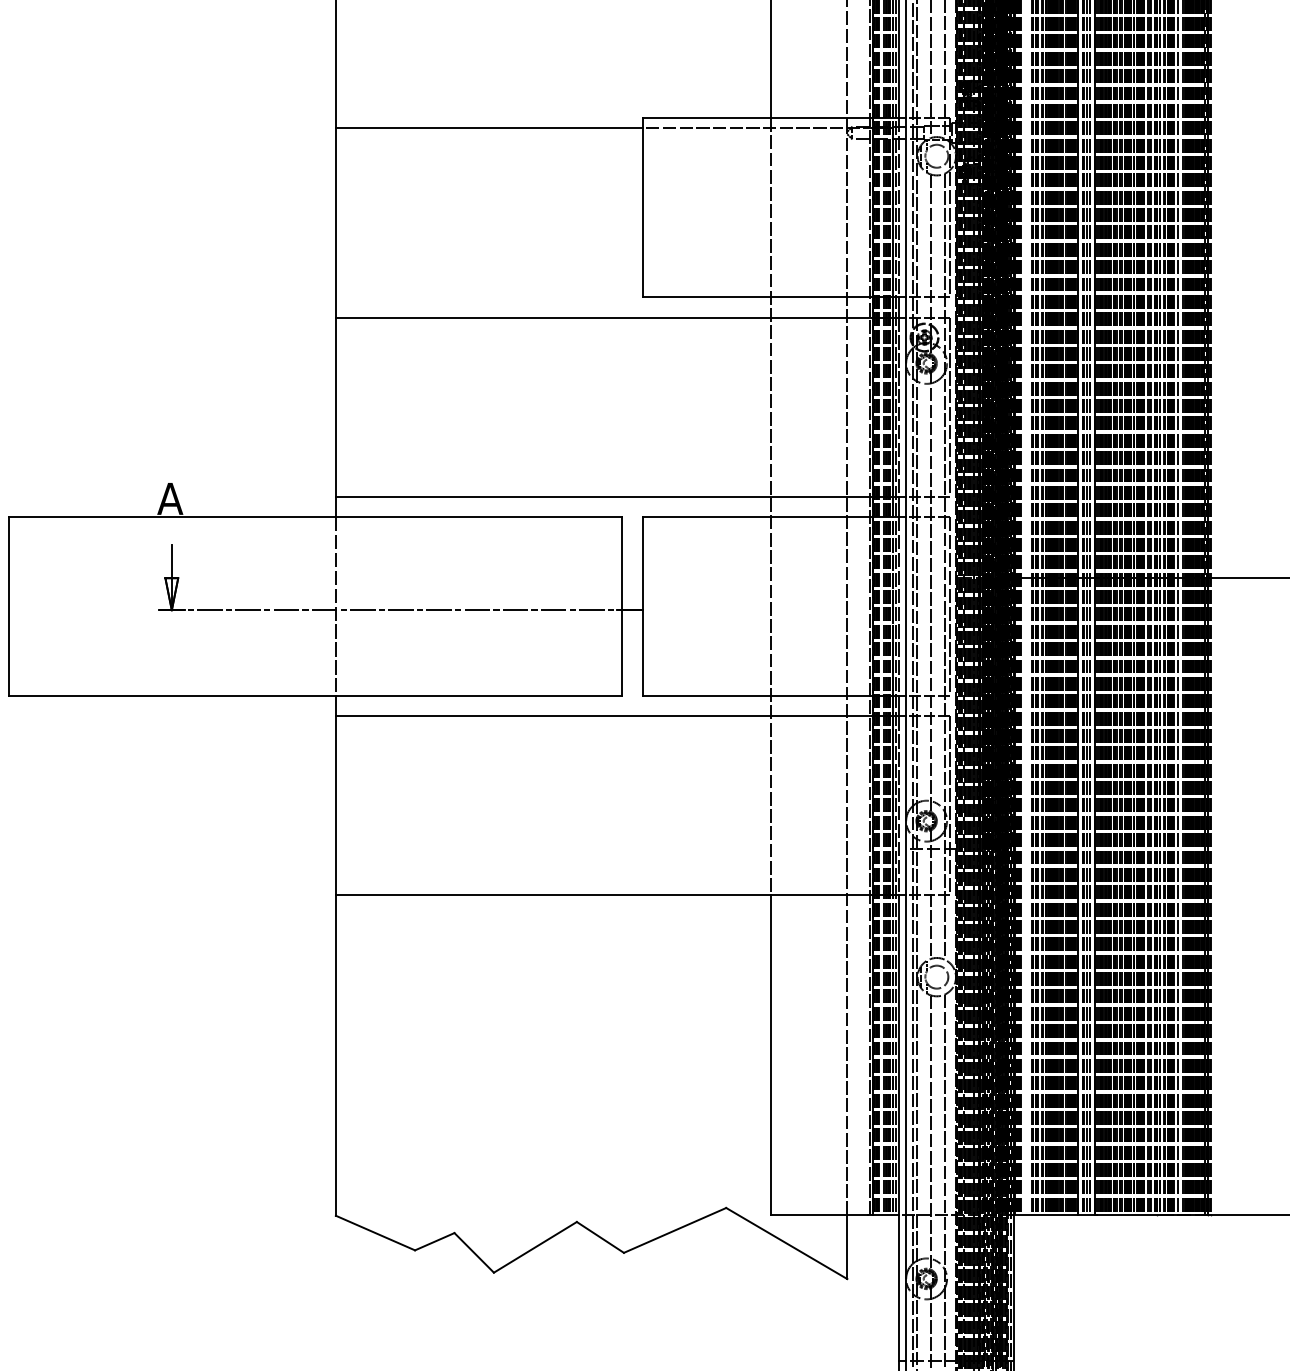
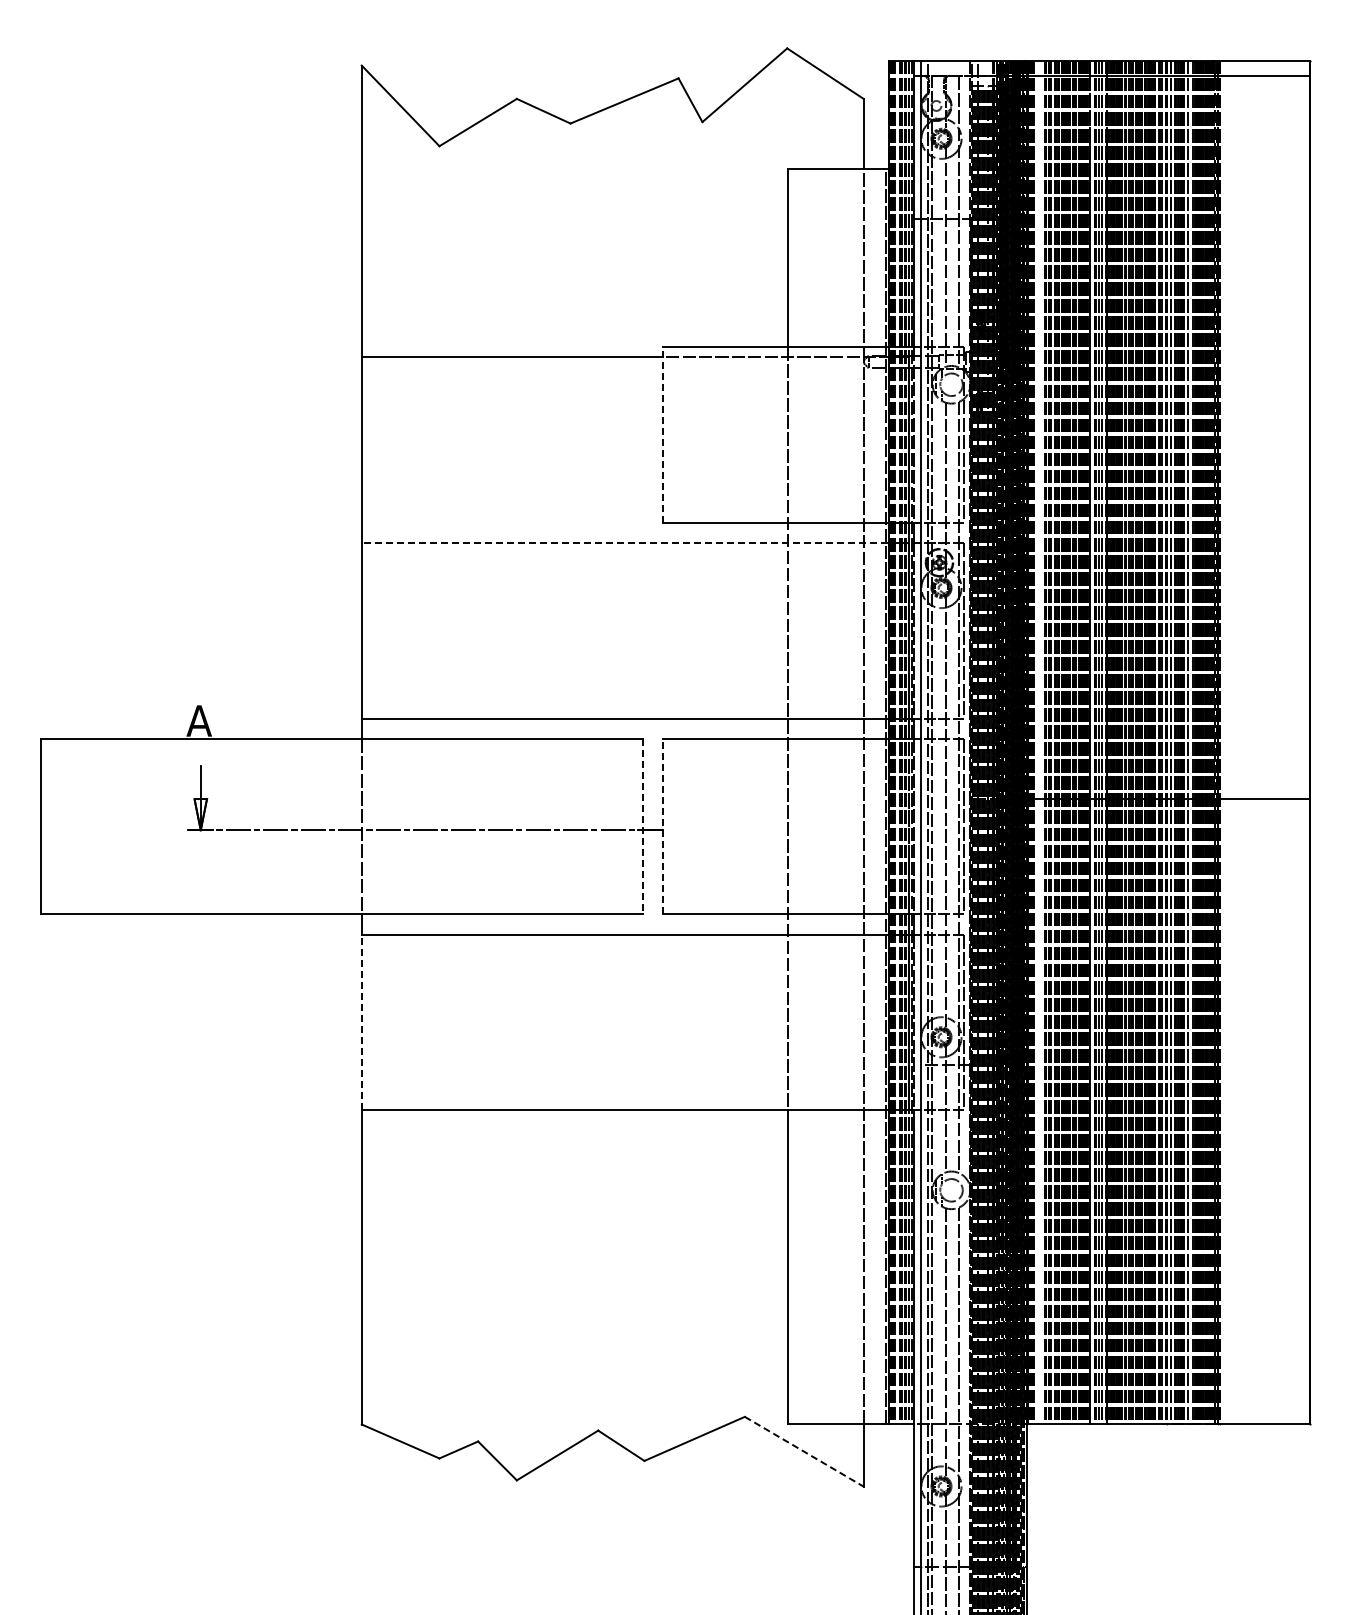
line: (642, 207) -> (662, 435), solid -> dashed
line: (620, 318) -> (641, 543), solid -> dashed
line: (621, 606) -> (642, 826), solid -> dashed
line: (642, 606) -> (662, 826), solid -> dashed
line: (335, 806) -> (361, 1022), solid -> dashed
line: (787, 1243) -> (804, 1451), solid -> dashed

